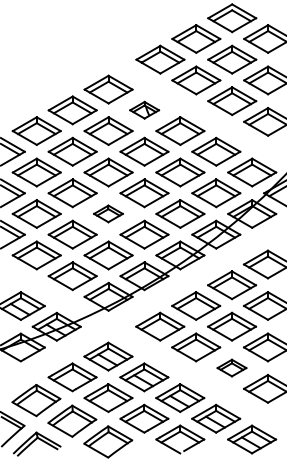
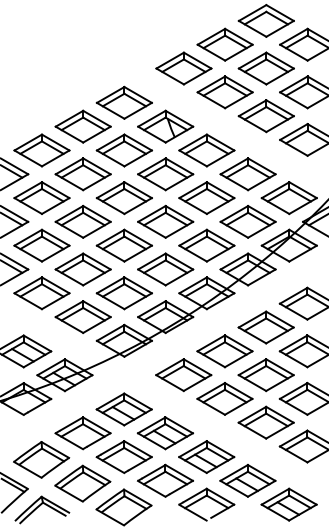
part: (144, 110) -> (165, 126), size x1.67
part: (107, 213) -> (123, 245), size x1.67
part: (231, 367) -> (265, 422), size x1.67

